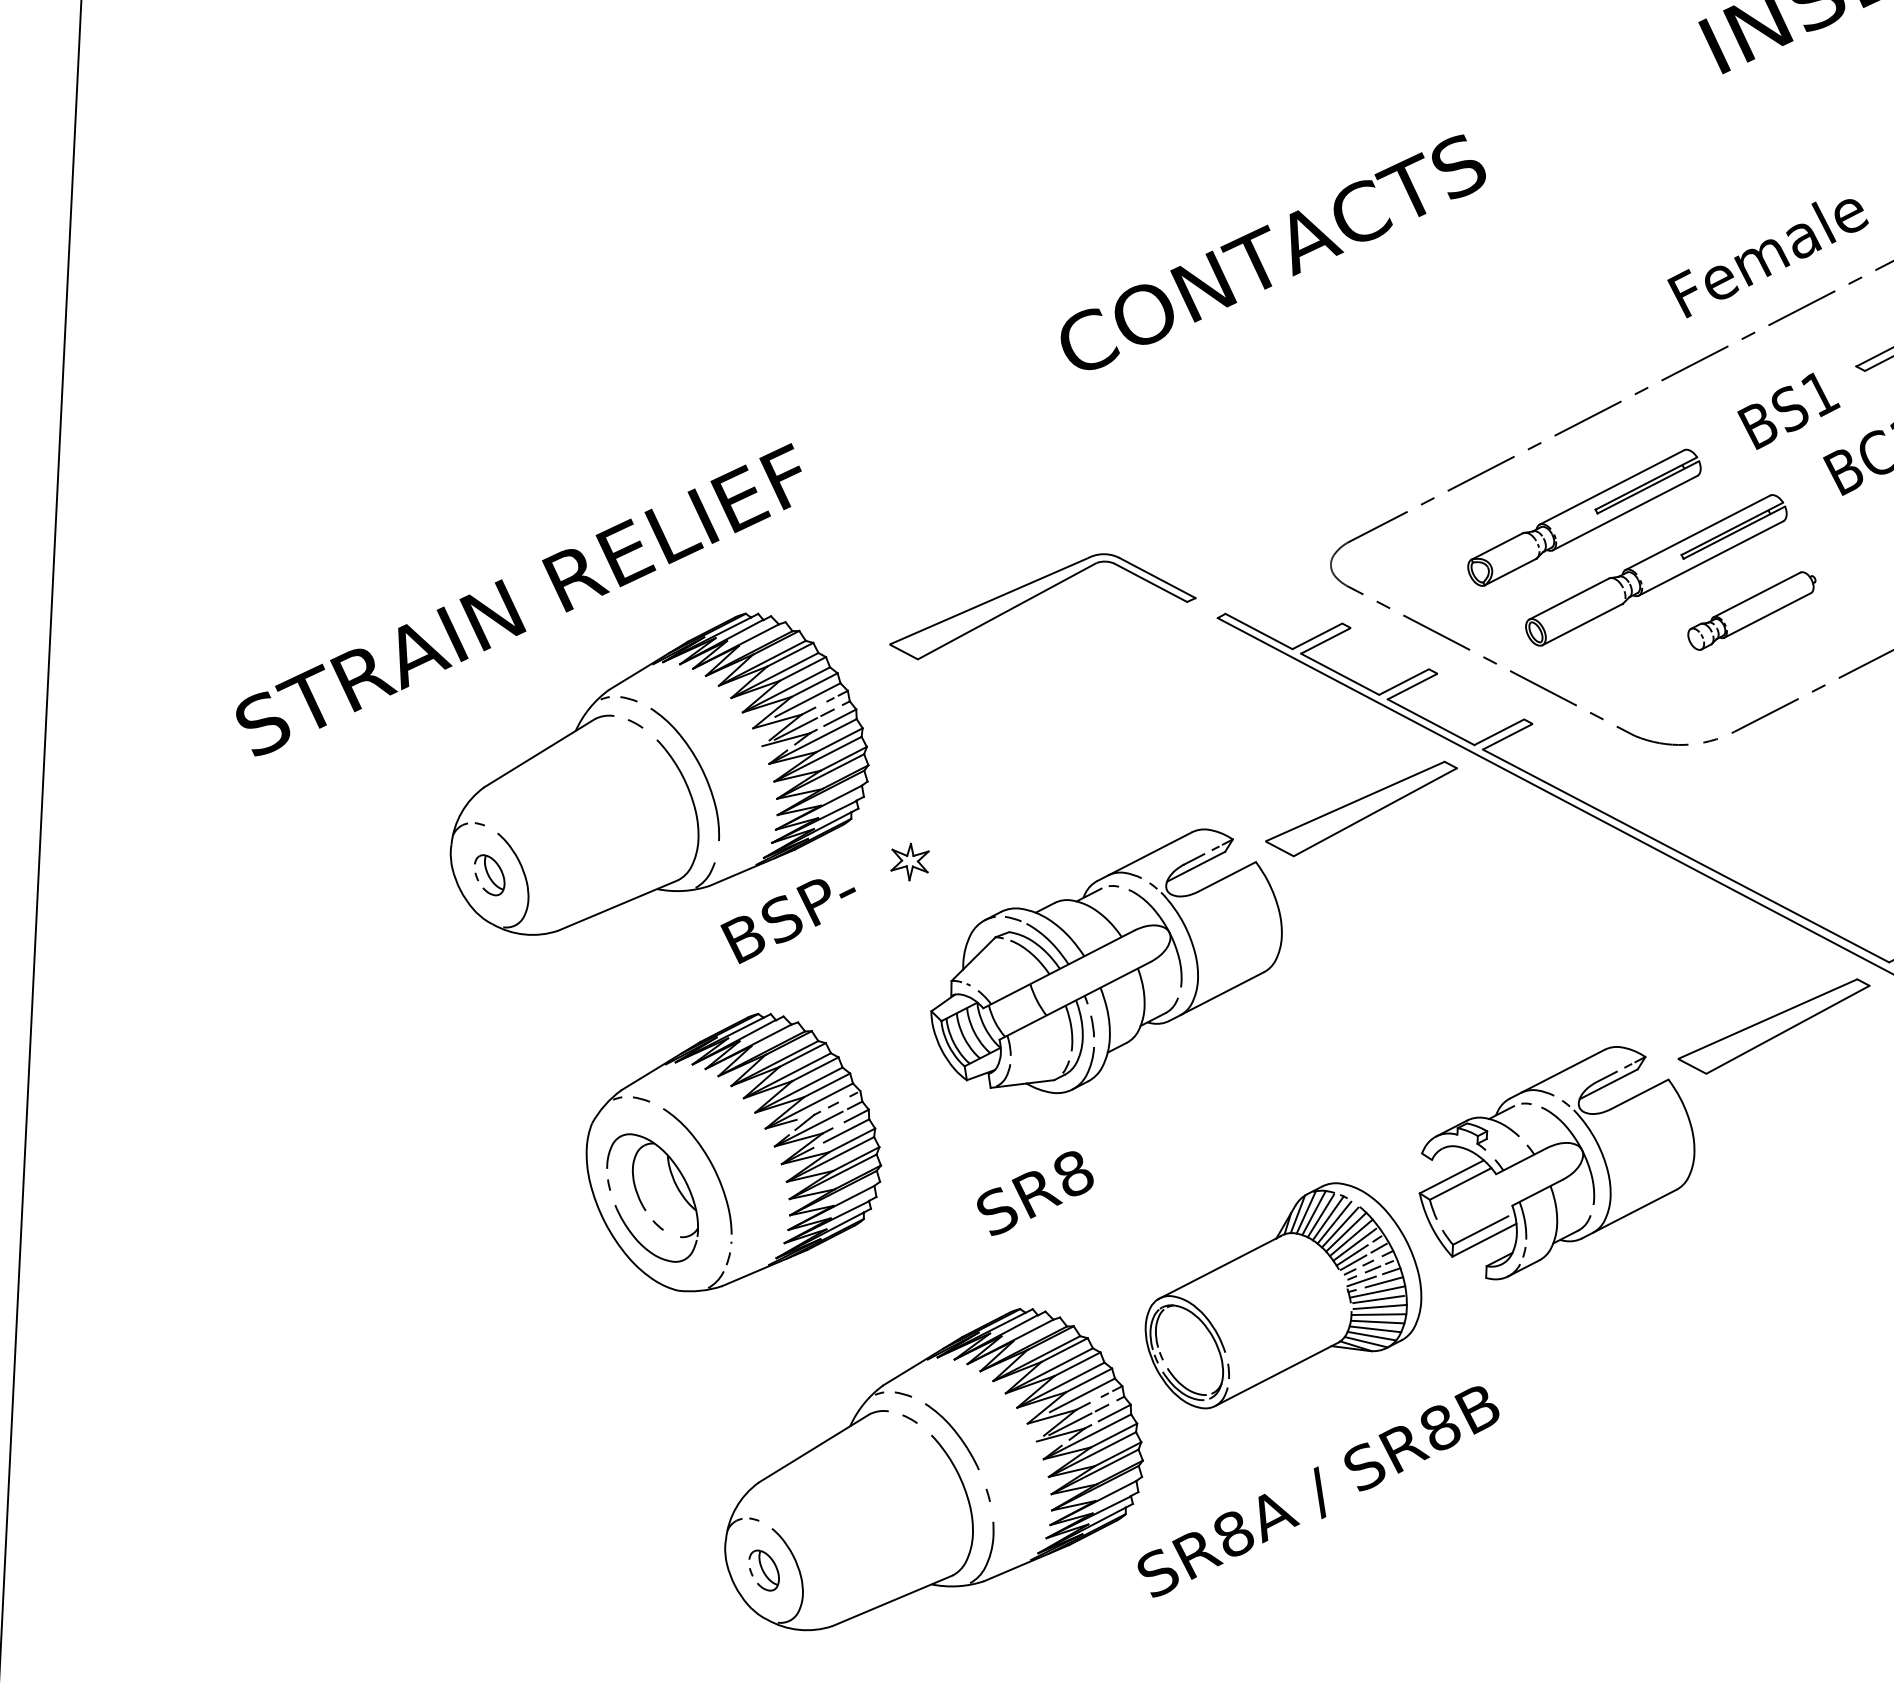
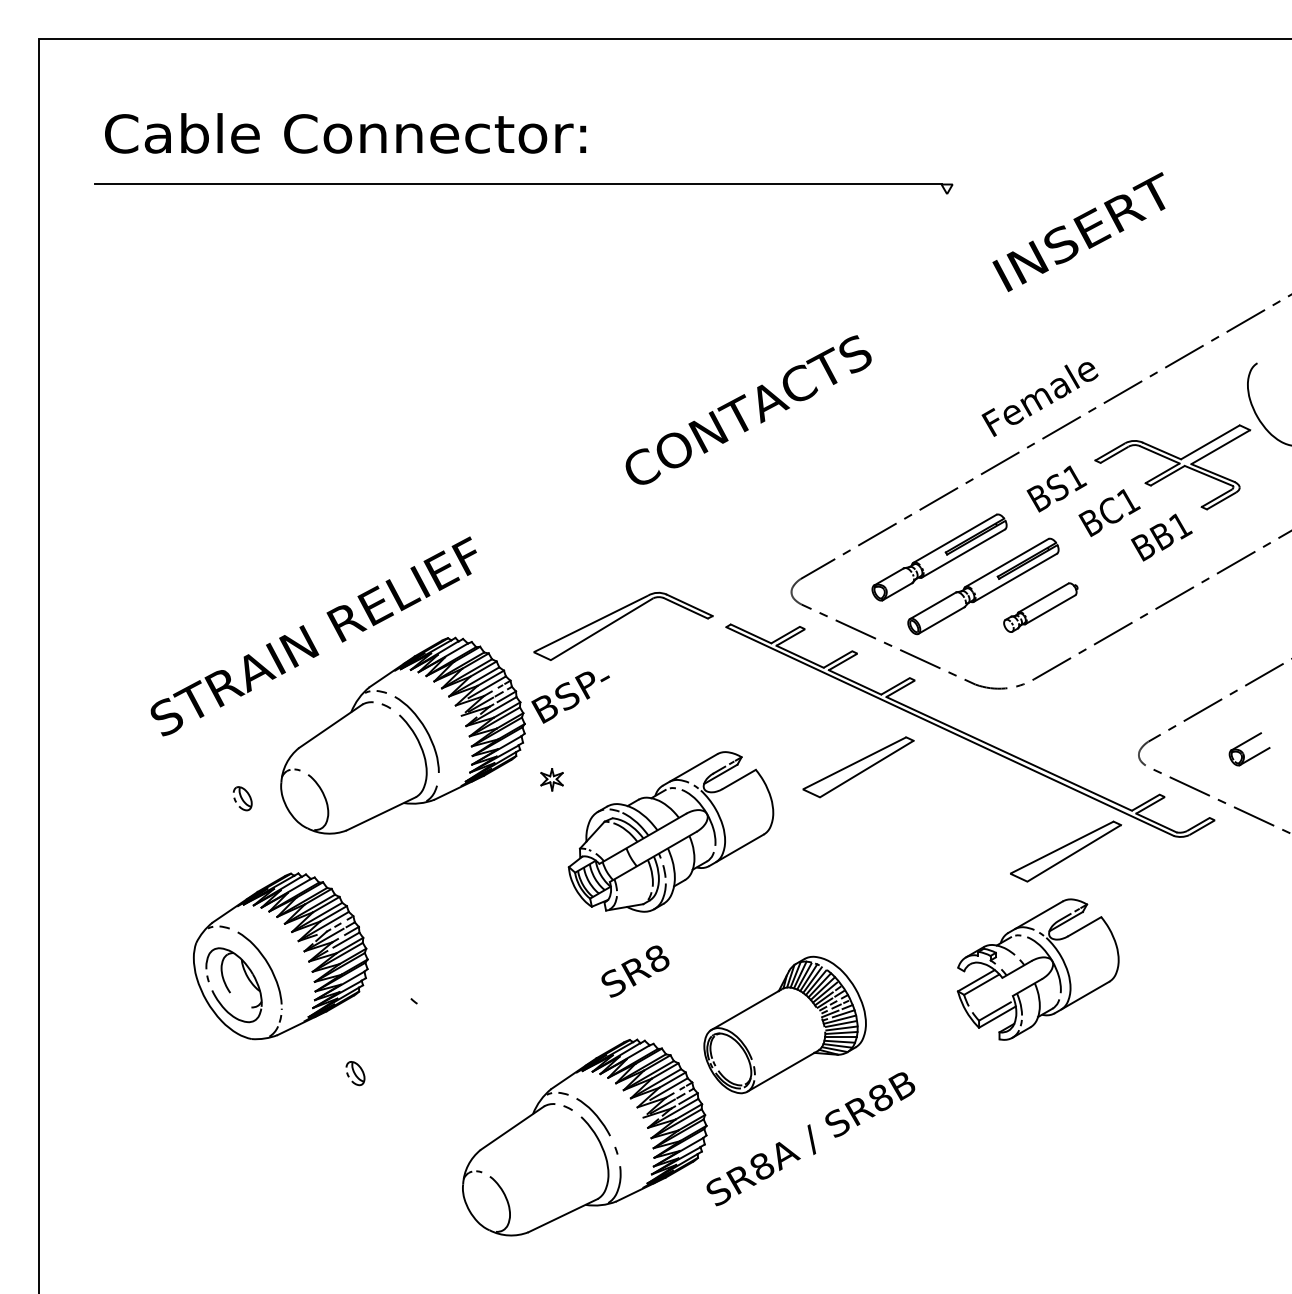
part: (1361, 808) -> (858, 767), moved
part: (489, 874) -> (242, 798), moved
text: (787, 921) -> (570, 697), moved
part: (733, 1153) -> (280, 956), moved
part: (1556, 1162) -> (1037, 969), moved
part: (764, 1570) -> (355, 1073), moved

